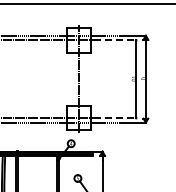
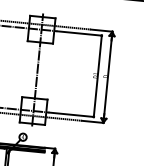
line: (115, 40) -> (80, 33), dashed -> solid
line: (115, 118) -> (72, 115), dashed -> solid

